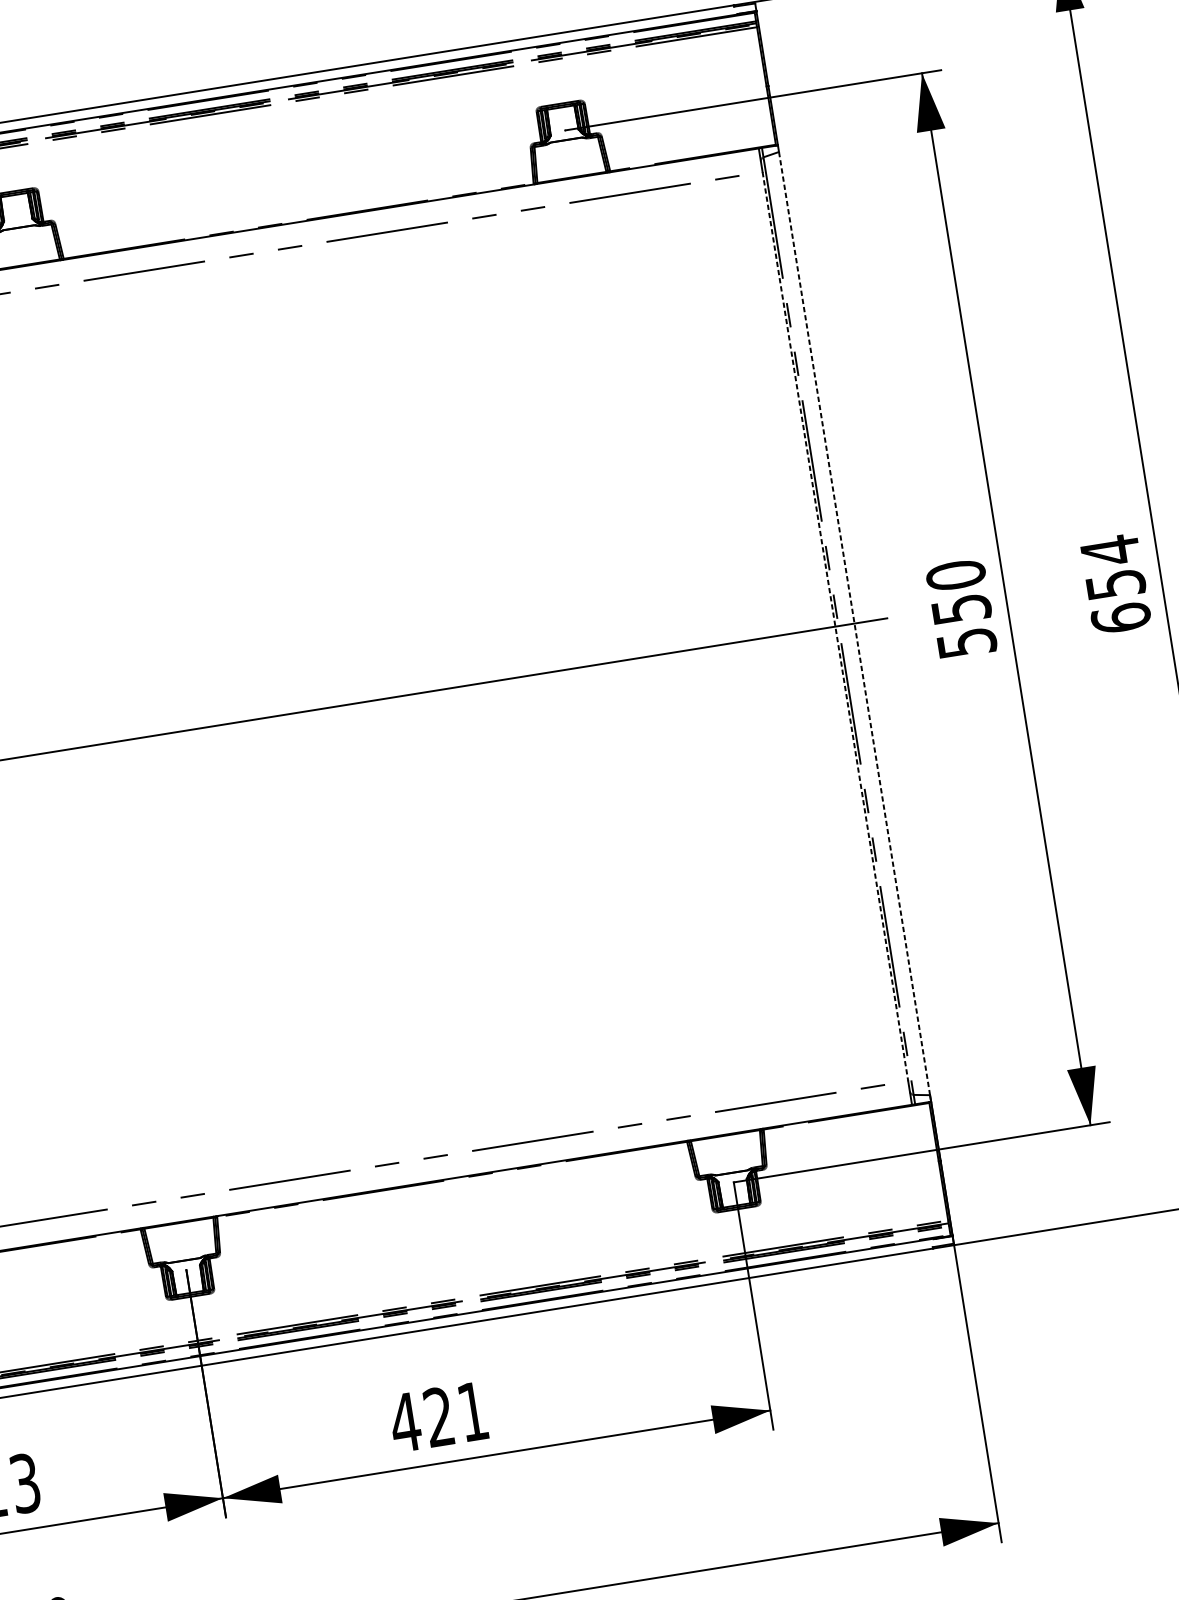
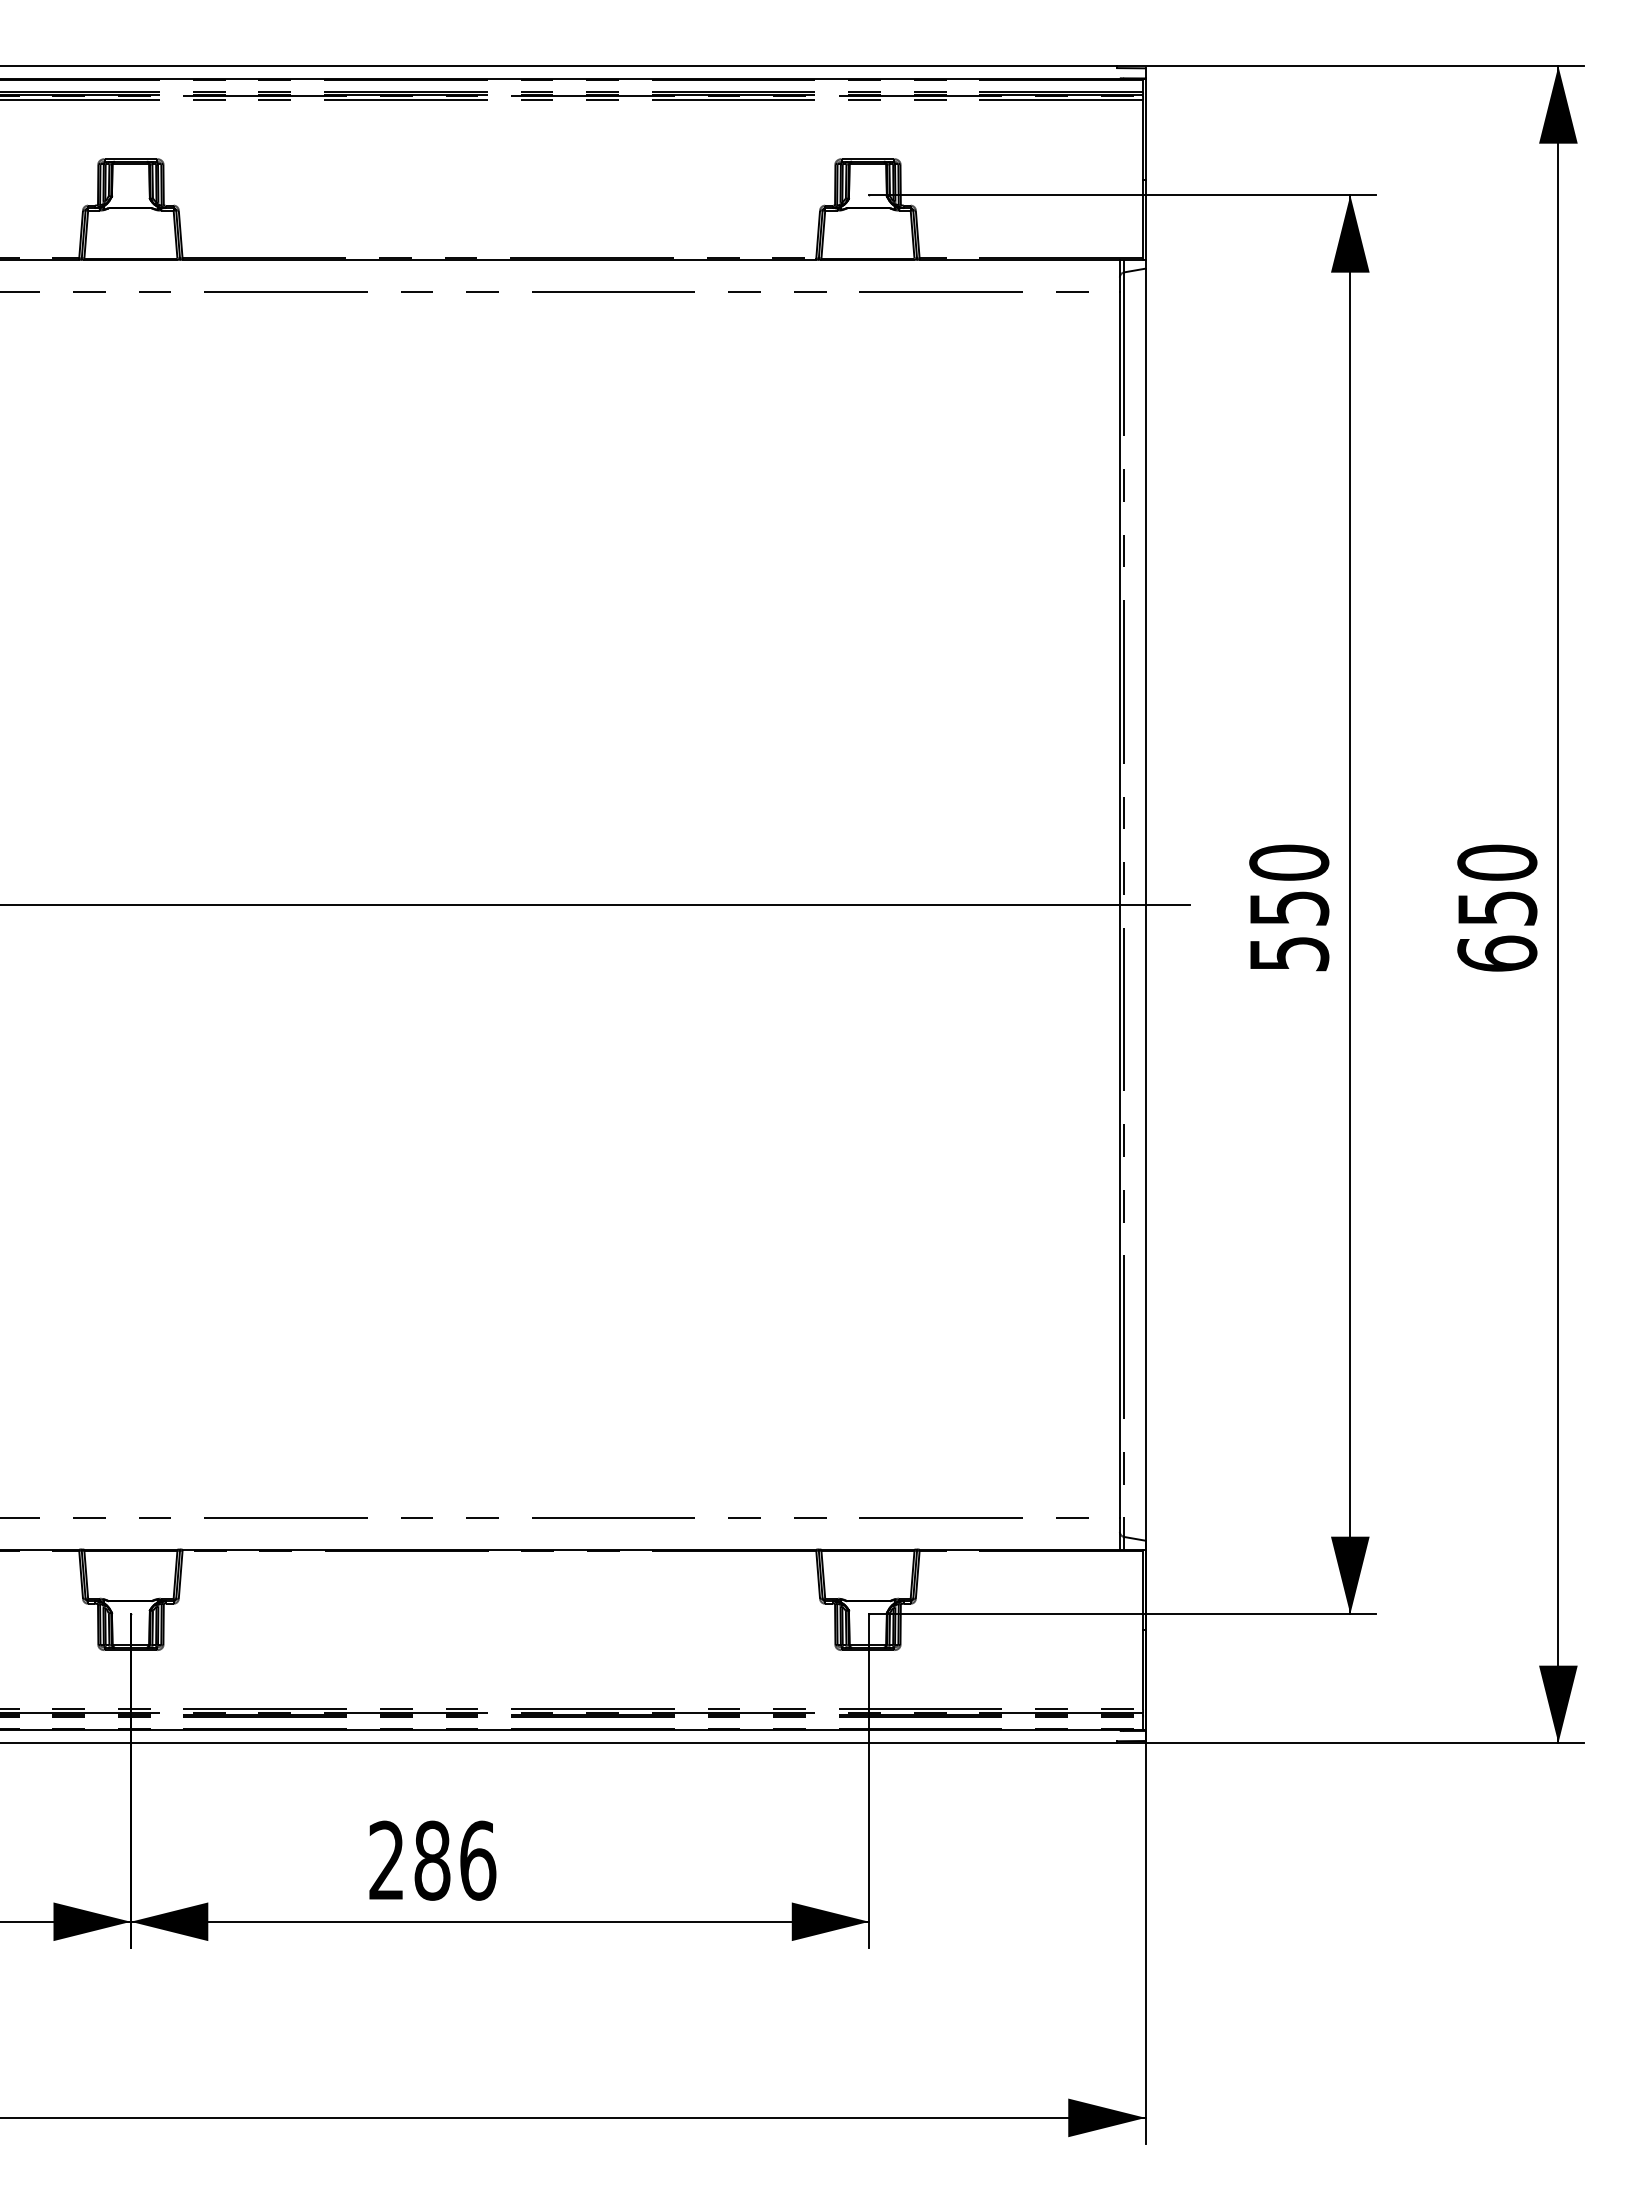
text: (1110, 550) -> (1497, 862), 654 -> 650
line: (854, 623) -> (1145, 904), dashed -> solid
line: (835, 627) -> (1119, 905), dashed -> solid
text: (438, 1417) -> (431, 1860), 421 -> 286

